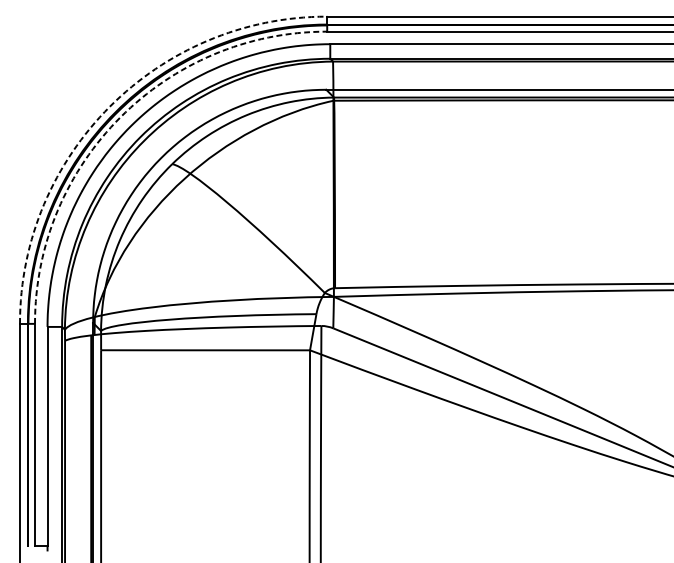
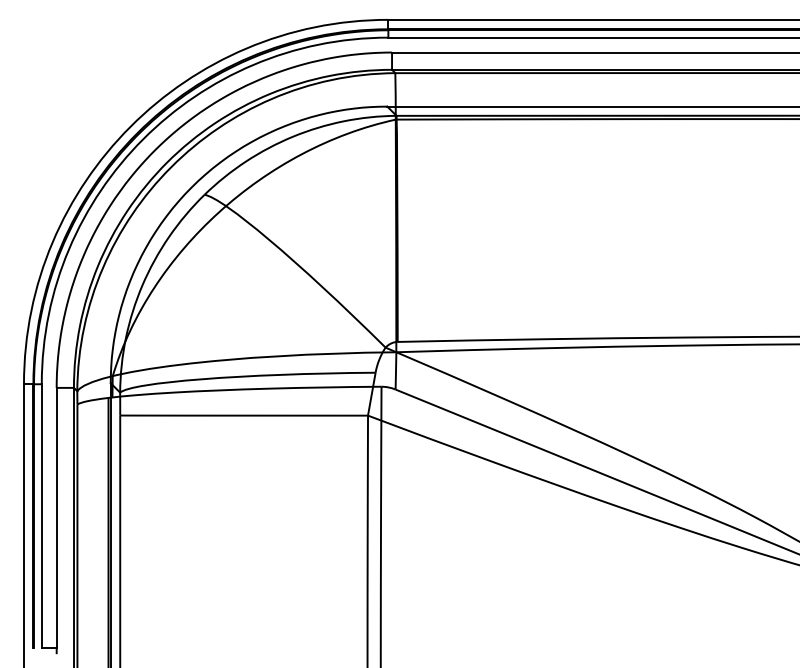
arc: (109, 106) -> (130, 126), dashed -> solid
arc: (120, 117) -> (143, 139), dashed -> solid

